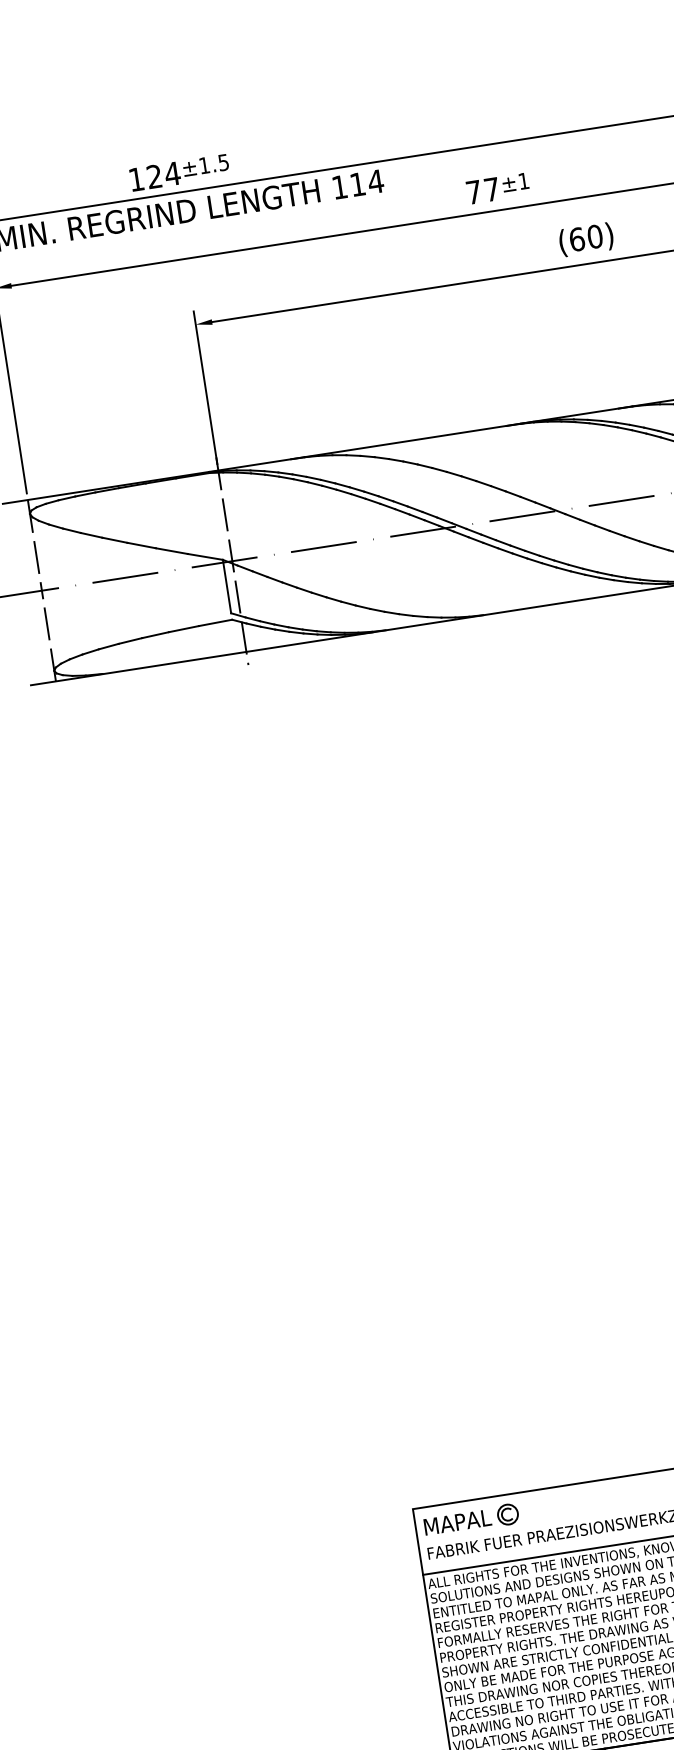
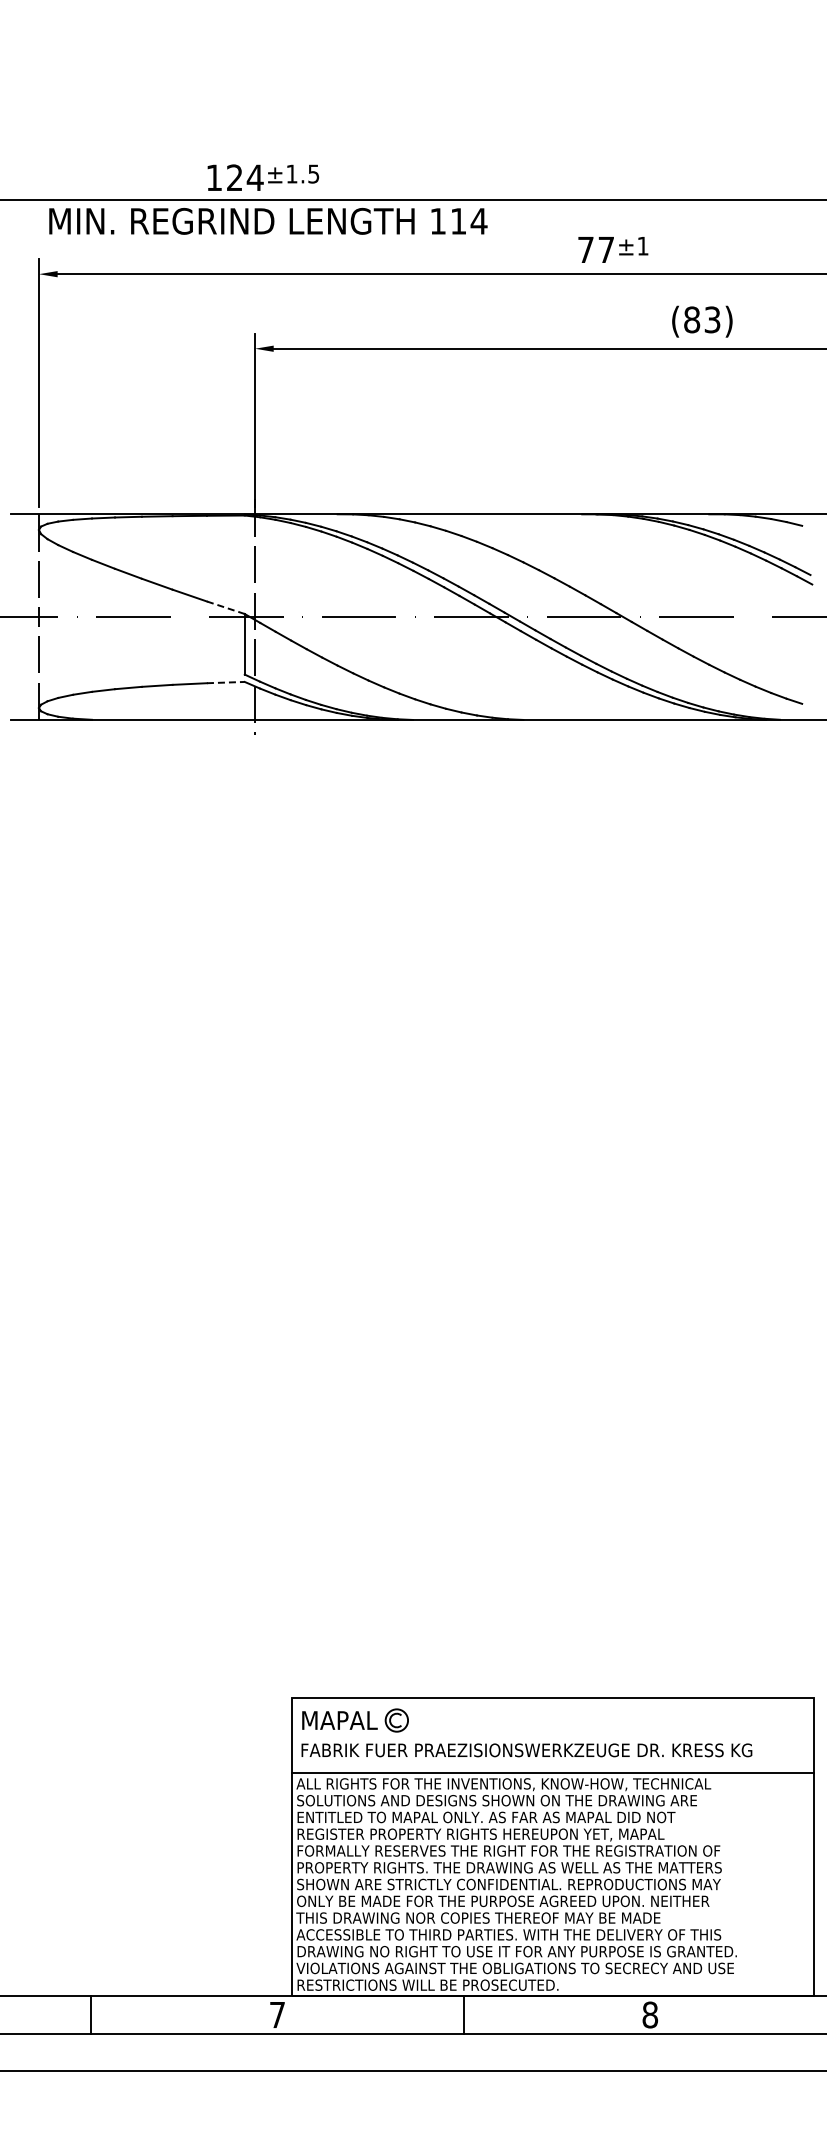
text: (586, 237) -> (702, 319), (60) -> (83)
line: (205, 556) -> (225, 607), solid -> dashed
line: (215, 622) -> (225, 682), solid -> dashed

